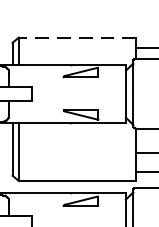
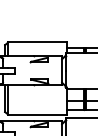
line: (76, 37) -> (37, 42), dashed -> solid

